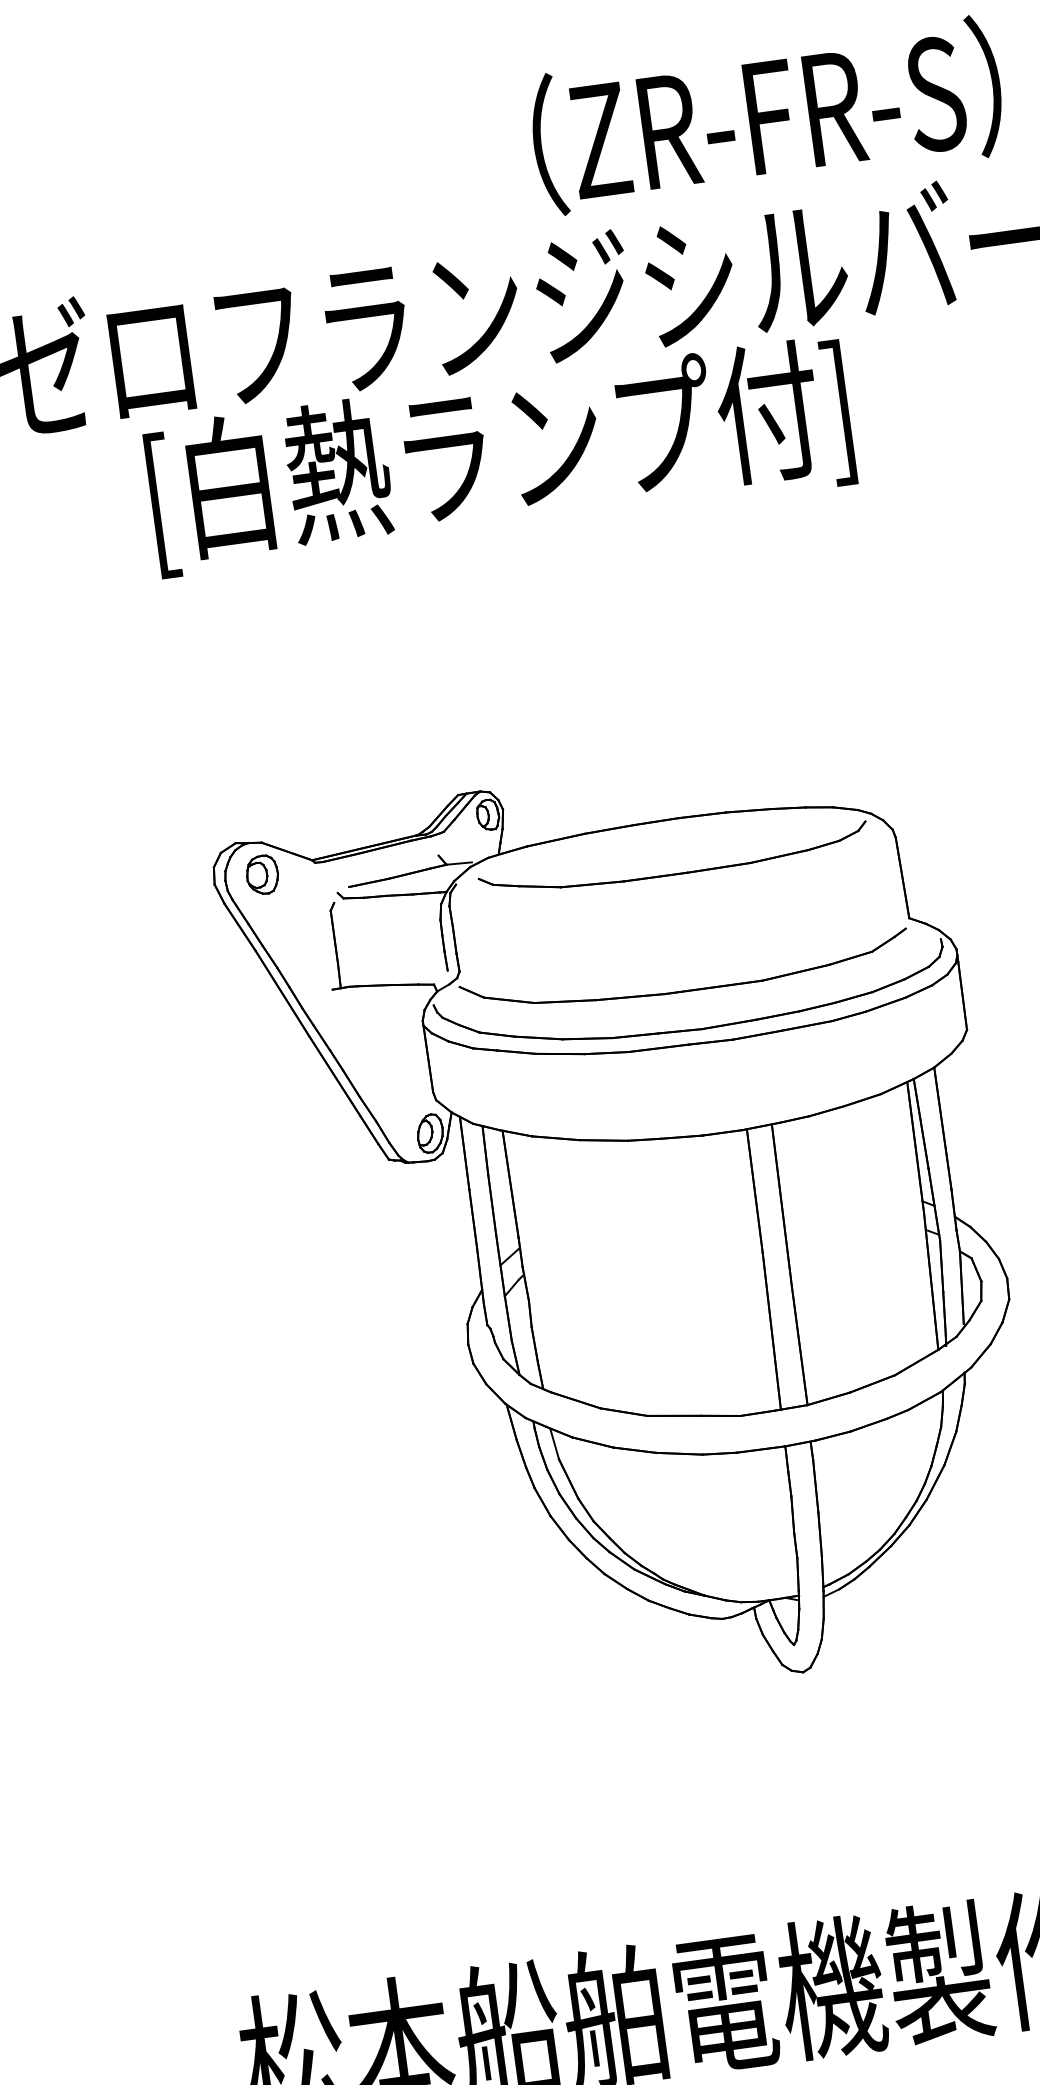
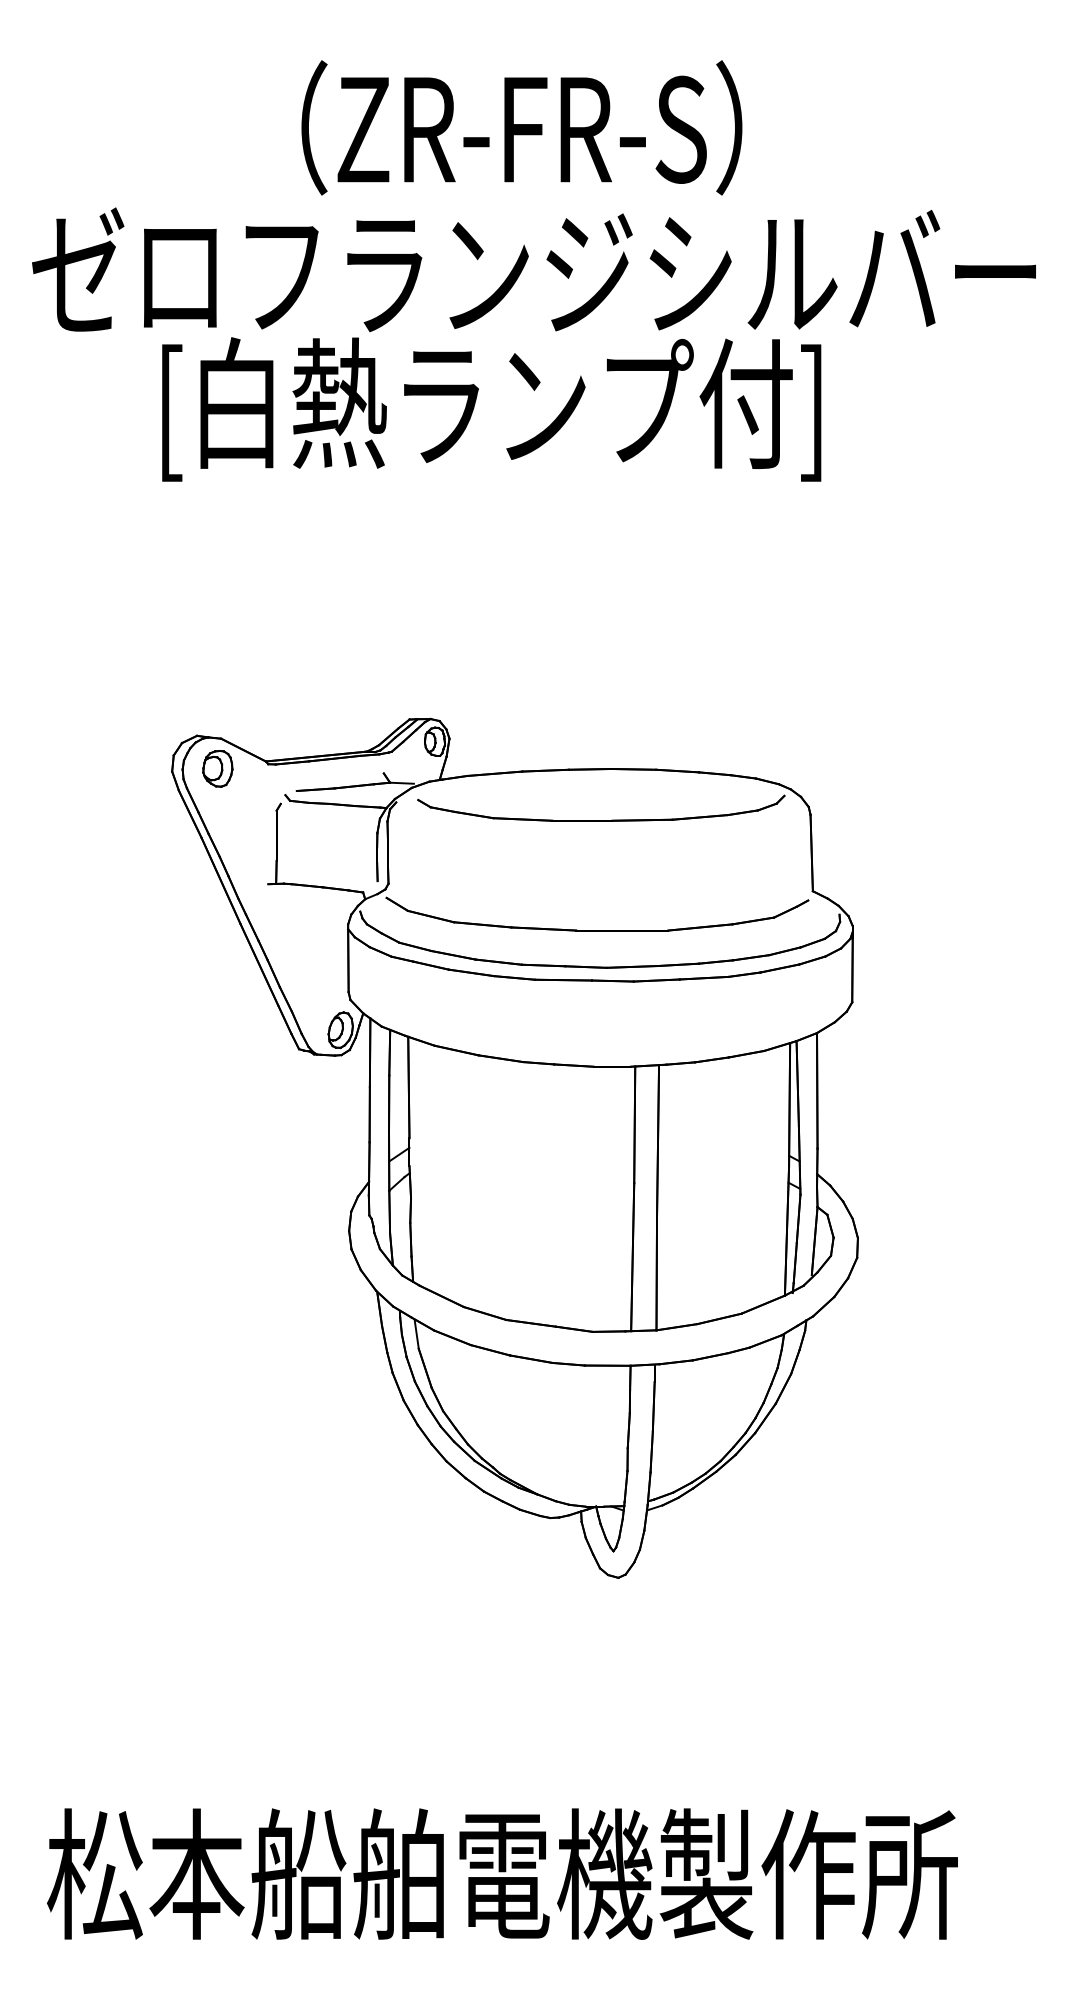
text: (766, 115) -> (521, 127), moved

